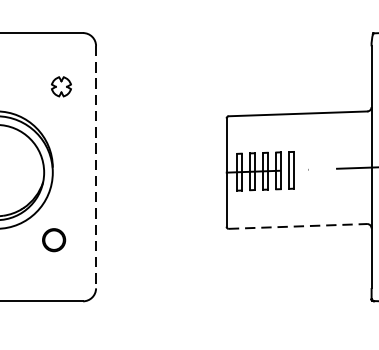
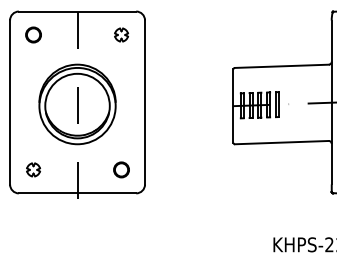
part: (61, 86) -> (121, 34), moved
line: (96, 167) -> (145, 102), dashed -> solid
line: (297, 226) -> (281, 142), dashed -> solid
circle: (54, 239) -> (121, 169), moved

